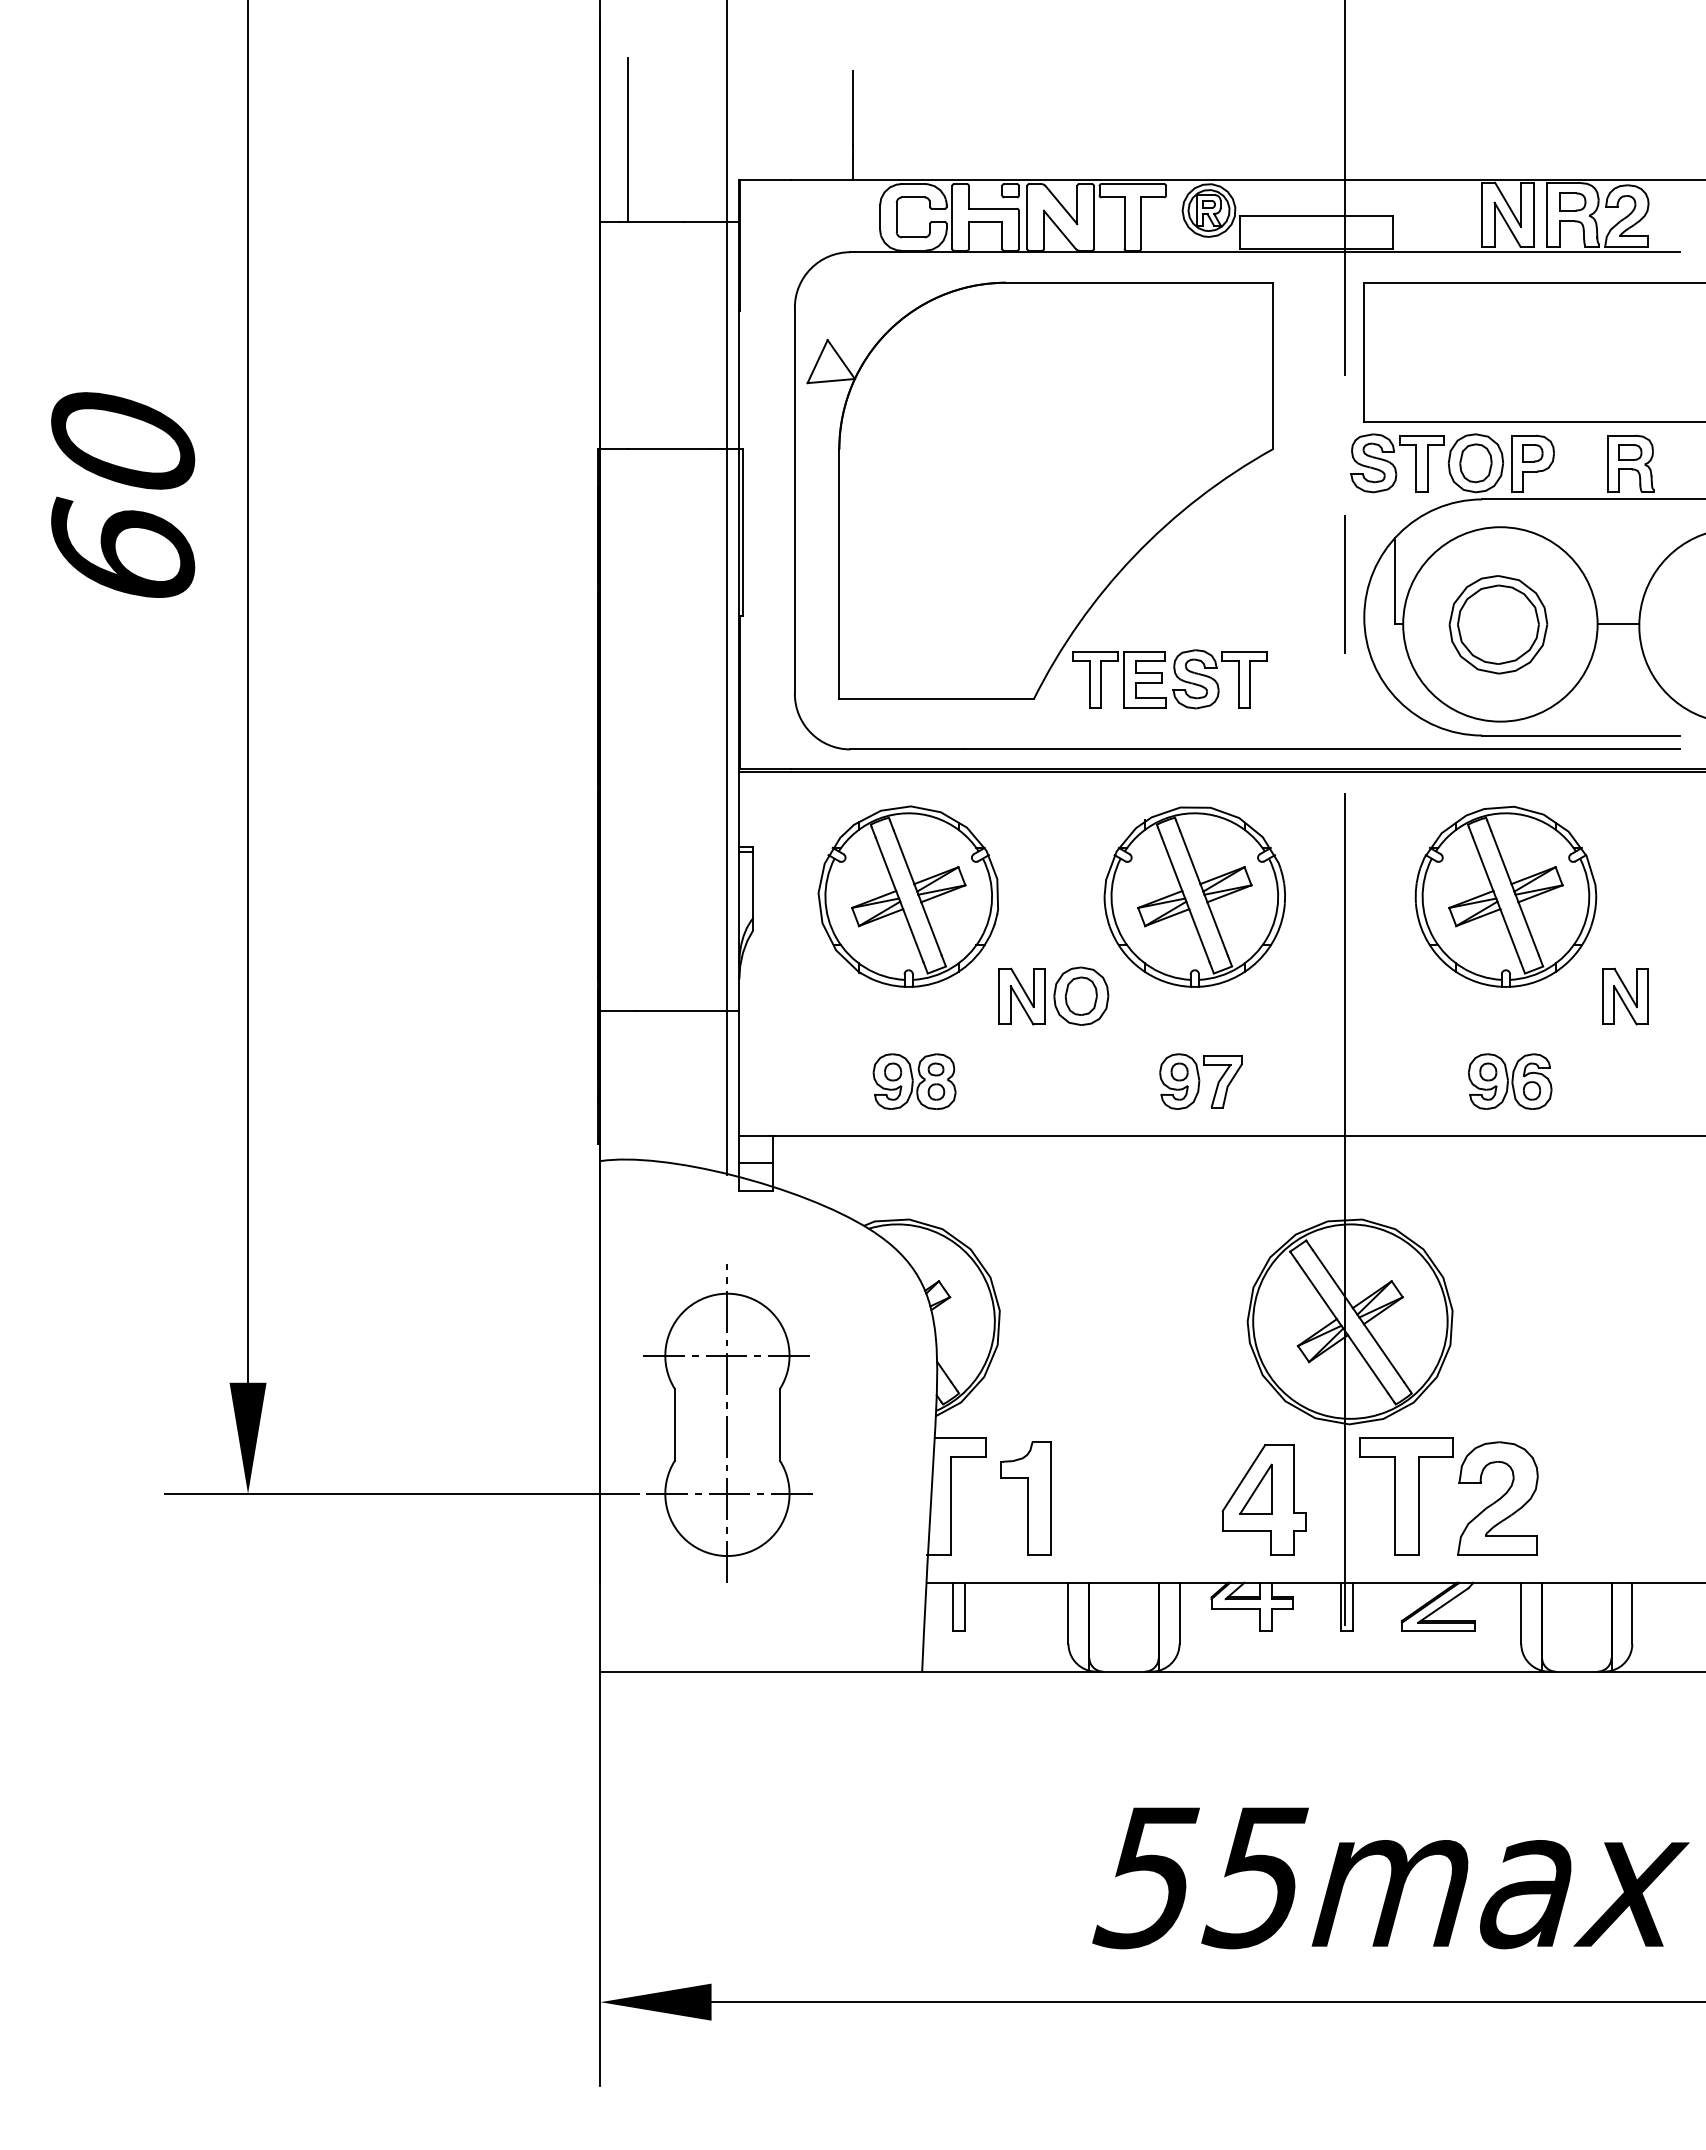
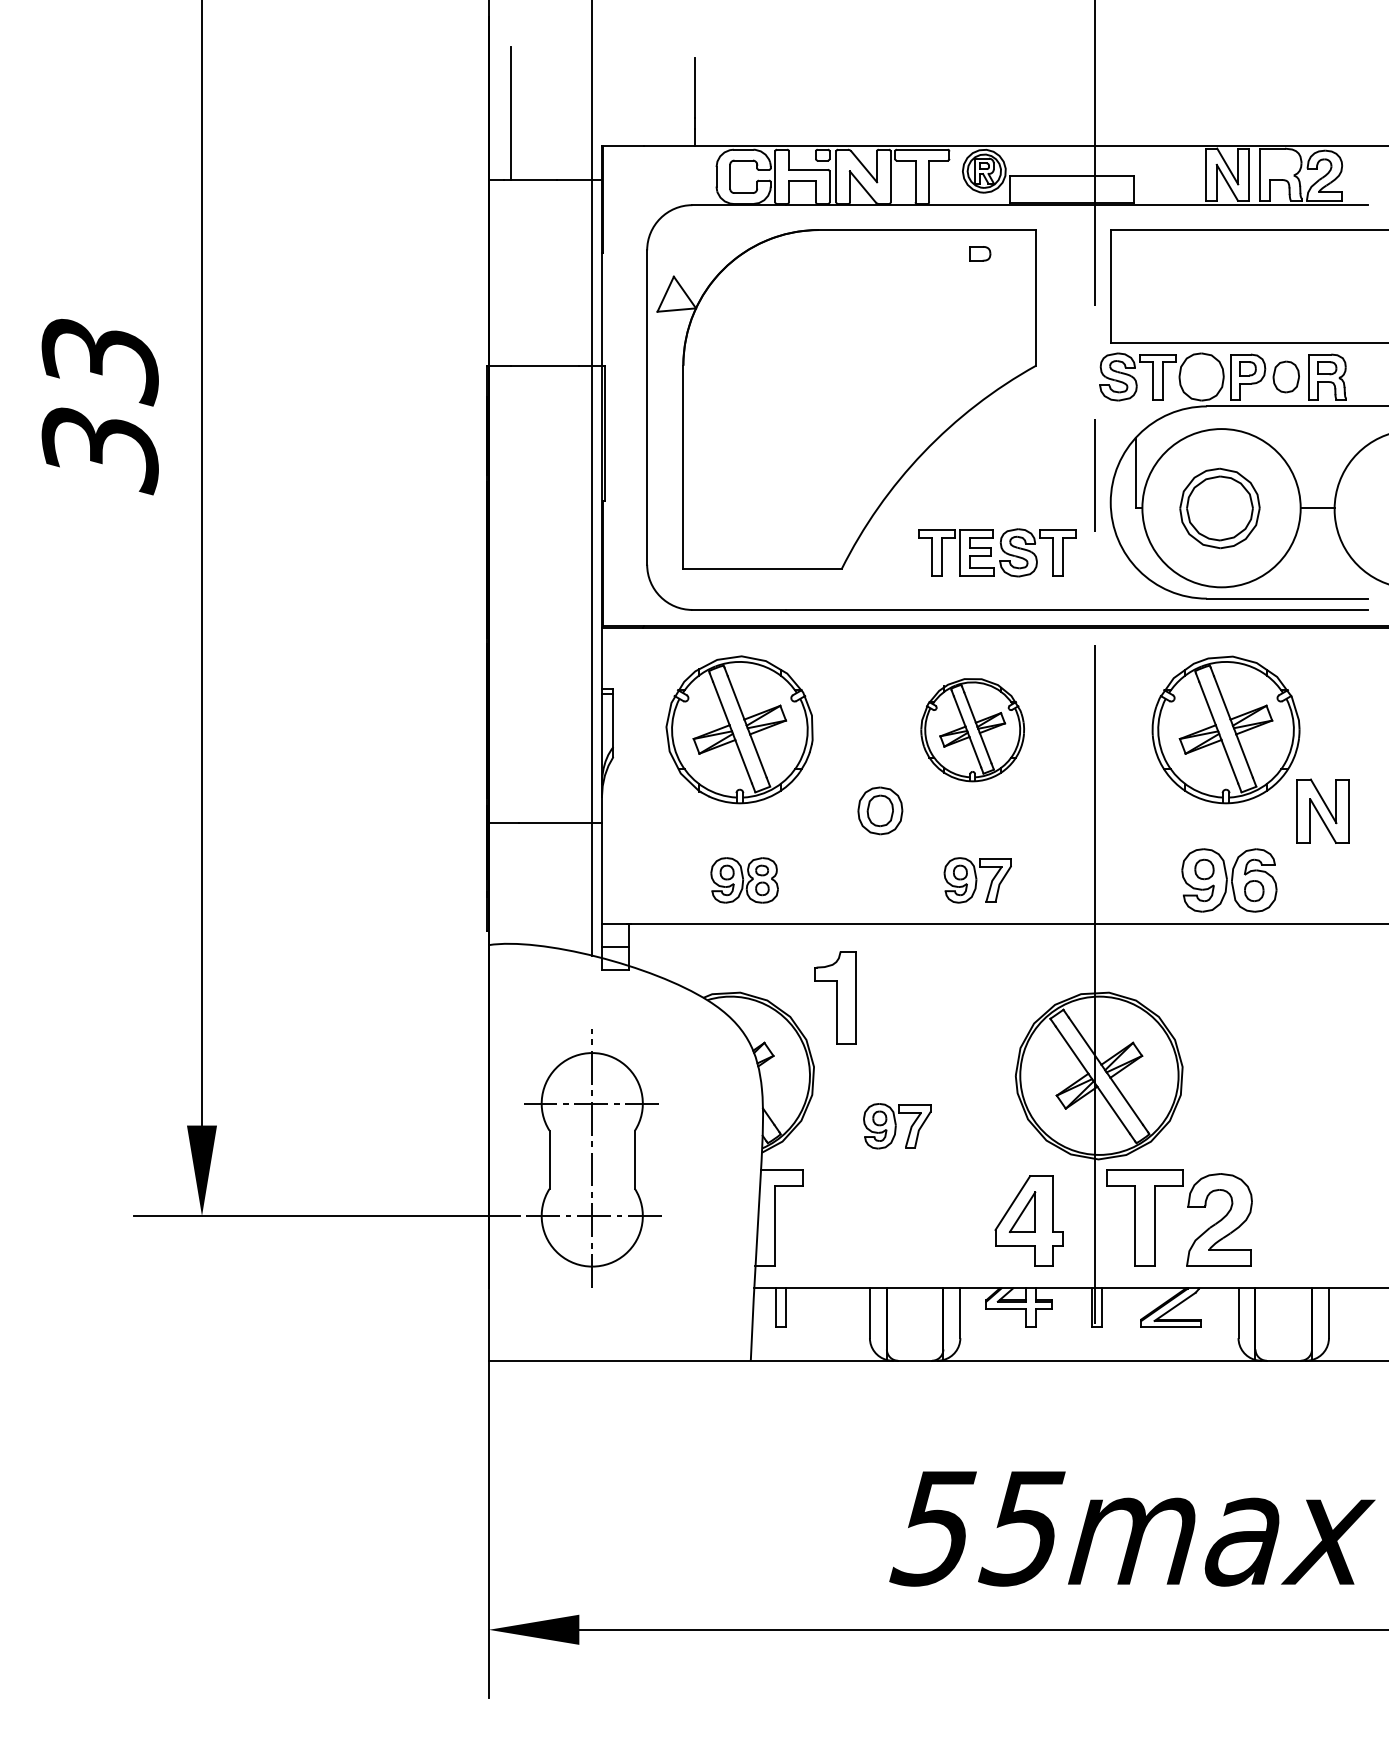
part: (1572, 201) -> (979, 253), moved
part: (1475, 463) -> (1285, 377), moved
text: (123, 499) -> (100, 406), 60 -> 33
part: (1162, 679) -> (991, 553), moved
part: (1194, 896) -> (972, 729), size x0.7
part: (1021, 996) -> (831, 811), removed
part: (1625, 996) -> (1323, 811), size x1.4
part: (1510, 1081) -> (1229, 880), size x1.4
part: (1101, 1383) -> (896, 1126), added
part: (1025, 1498) -> (834, 997), moved

